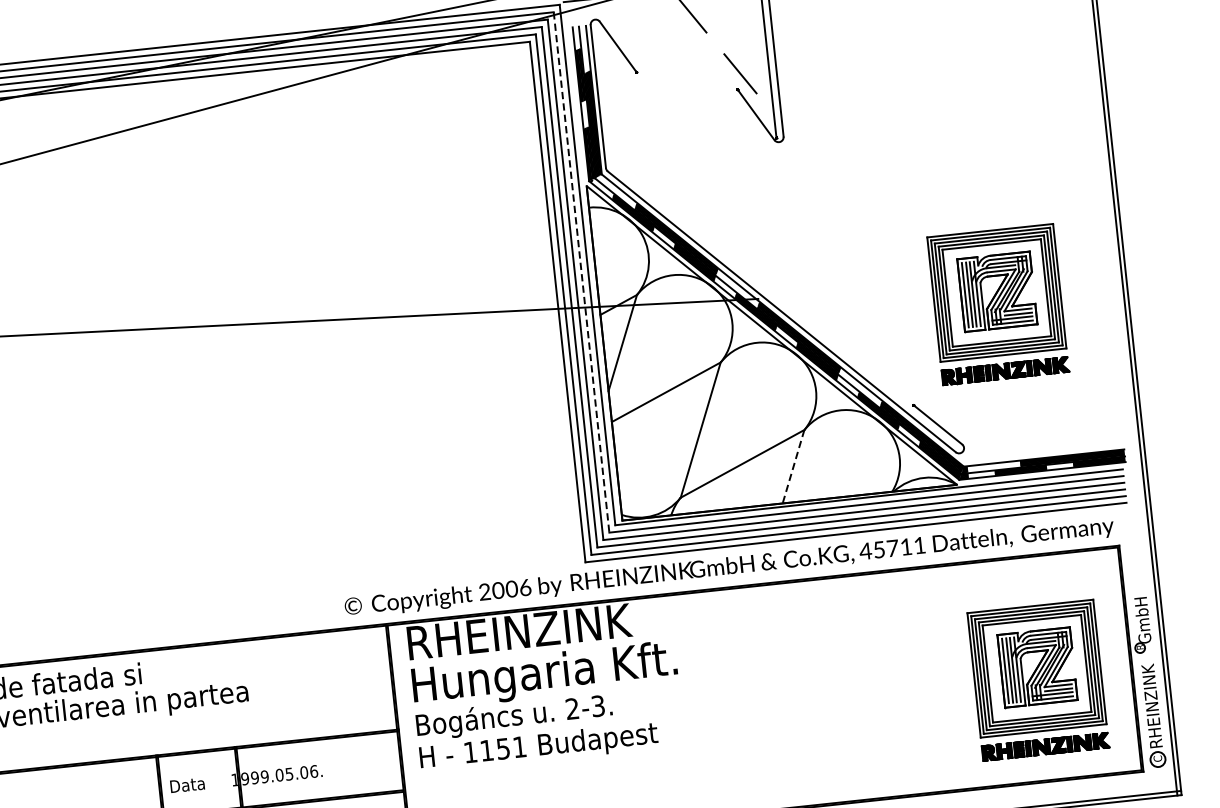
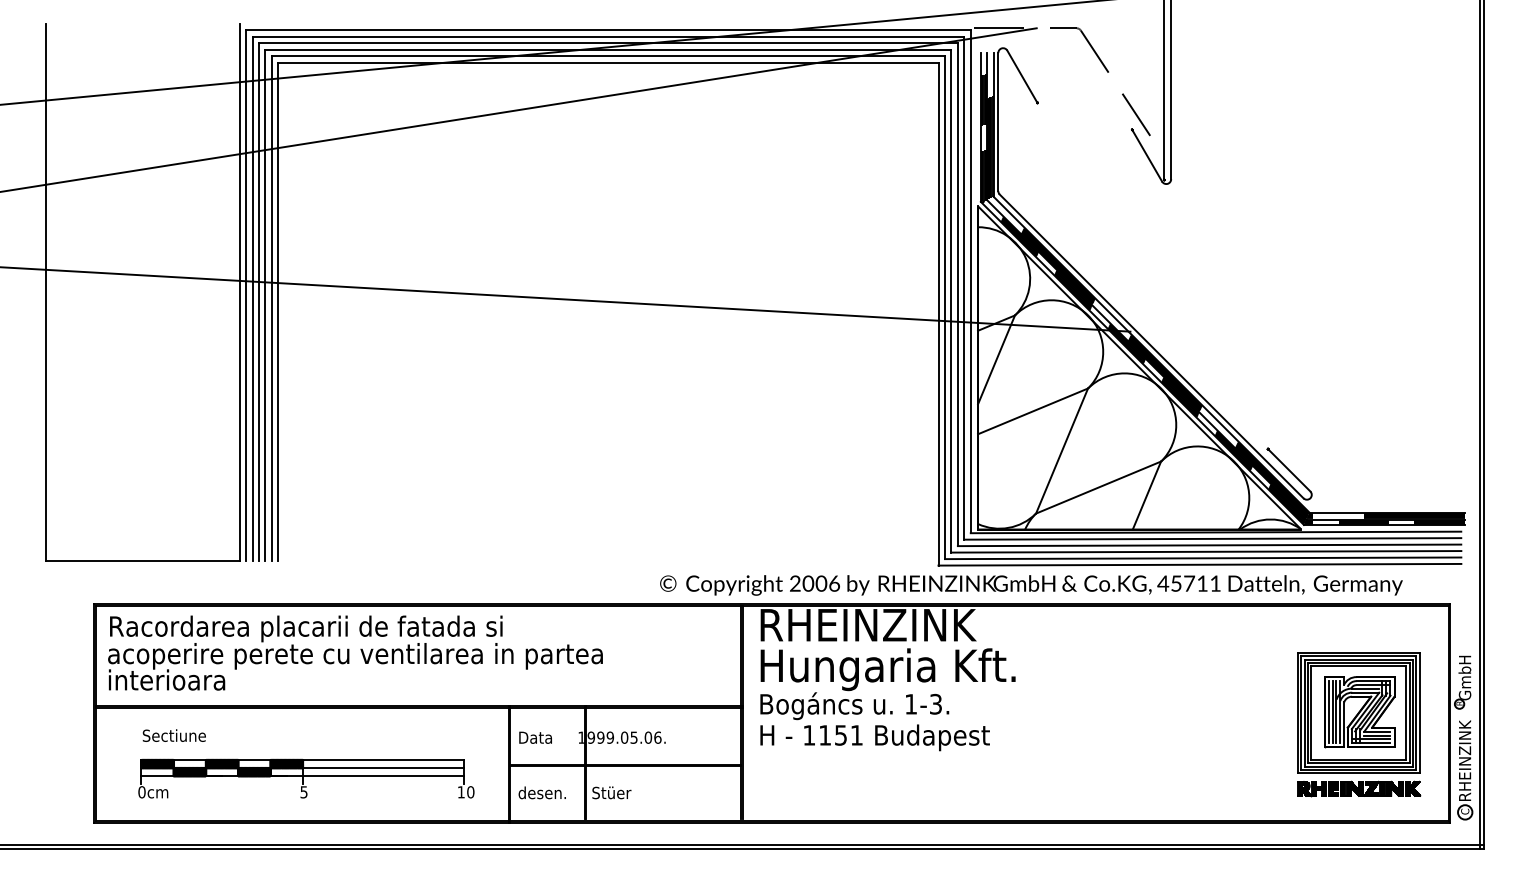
line: (581, 272) -> (964, 288), dashed -> solid
part: (998, 304) -> (1359, 361), removed
line: (793, 466) -> (1146, 495), dashed -> solid
text: (729, 567) -> (1031, 585), moved
text: (571, 708) -> (910, 703), 2-3. -> 1-3.

